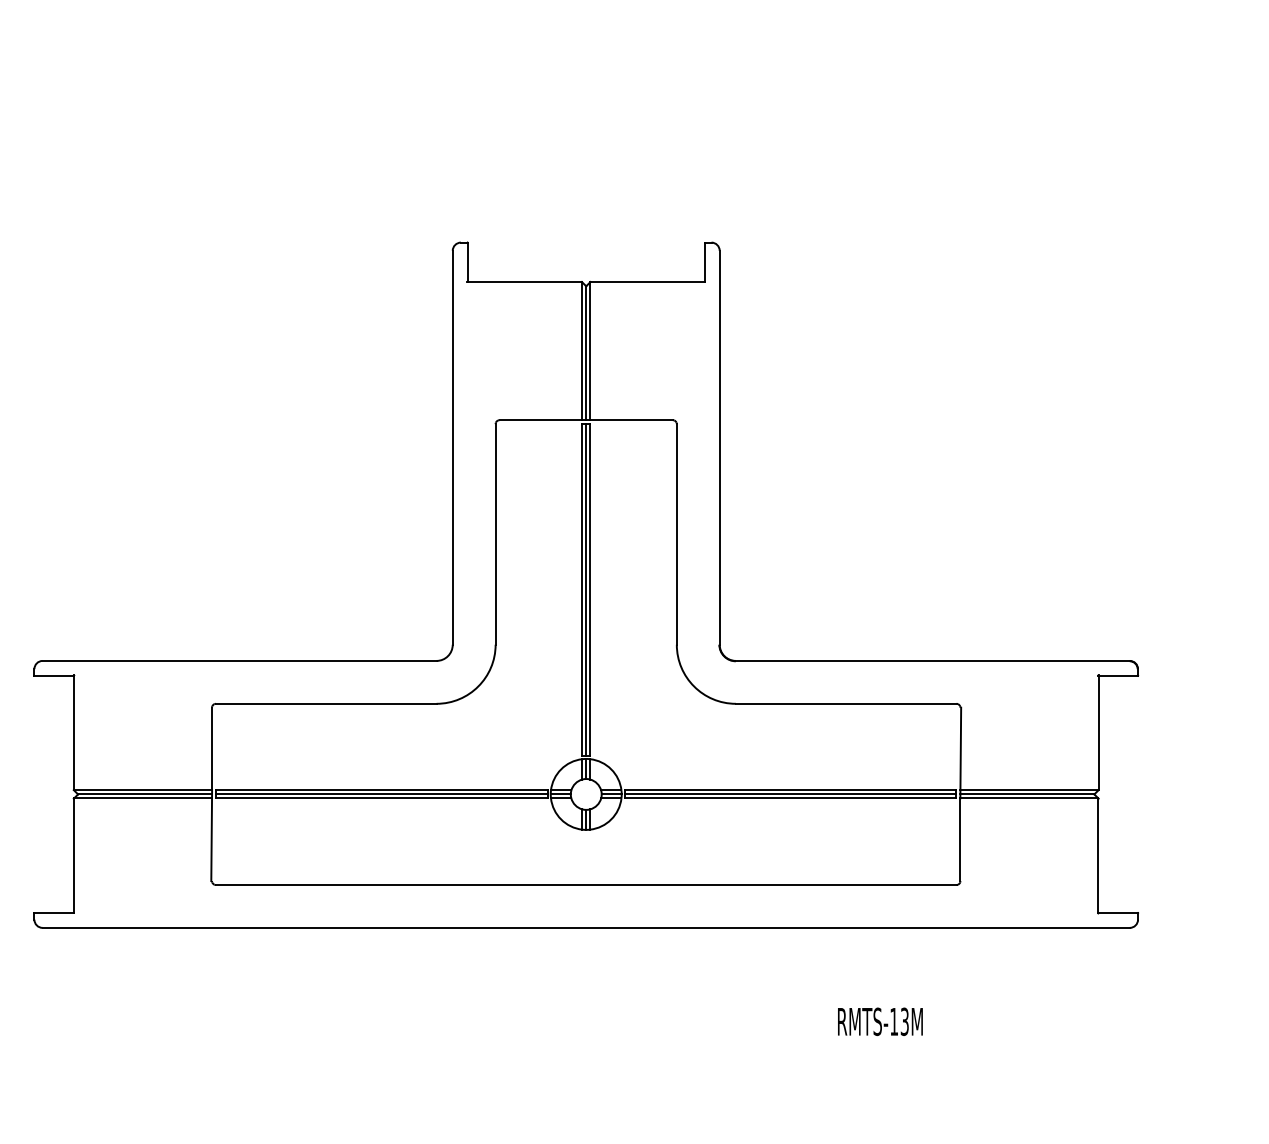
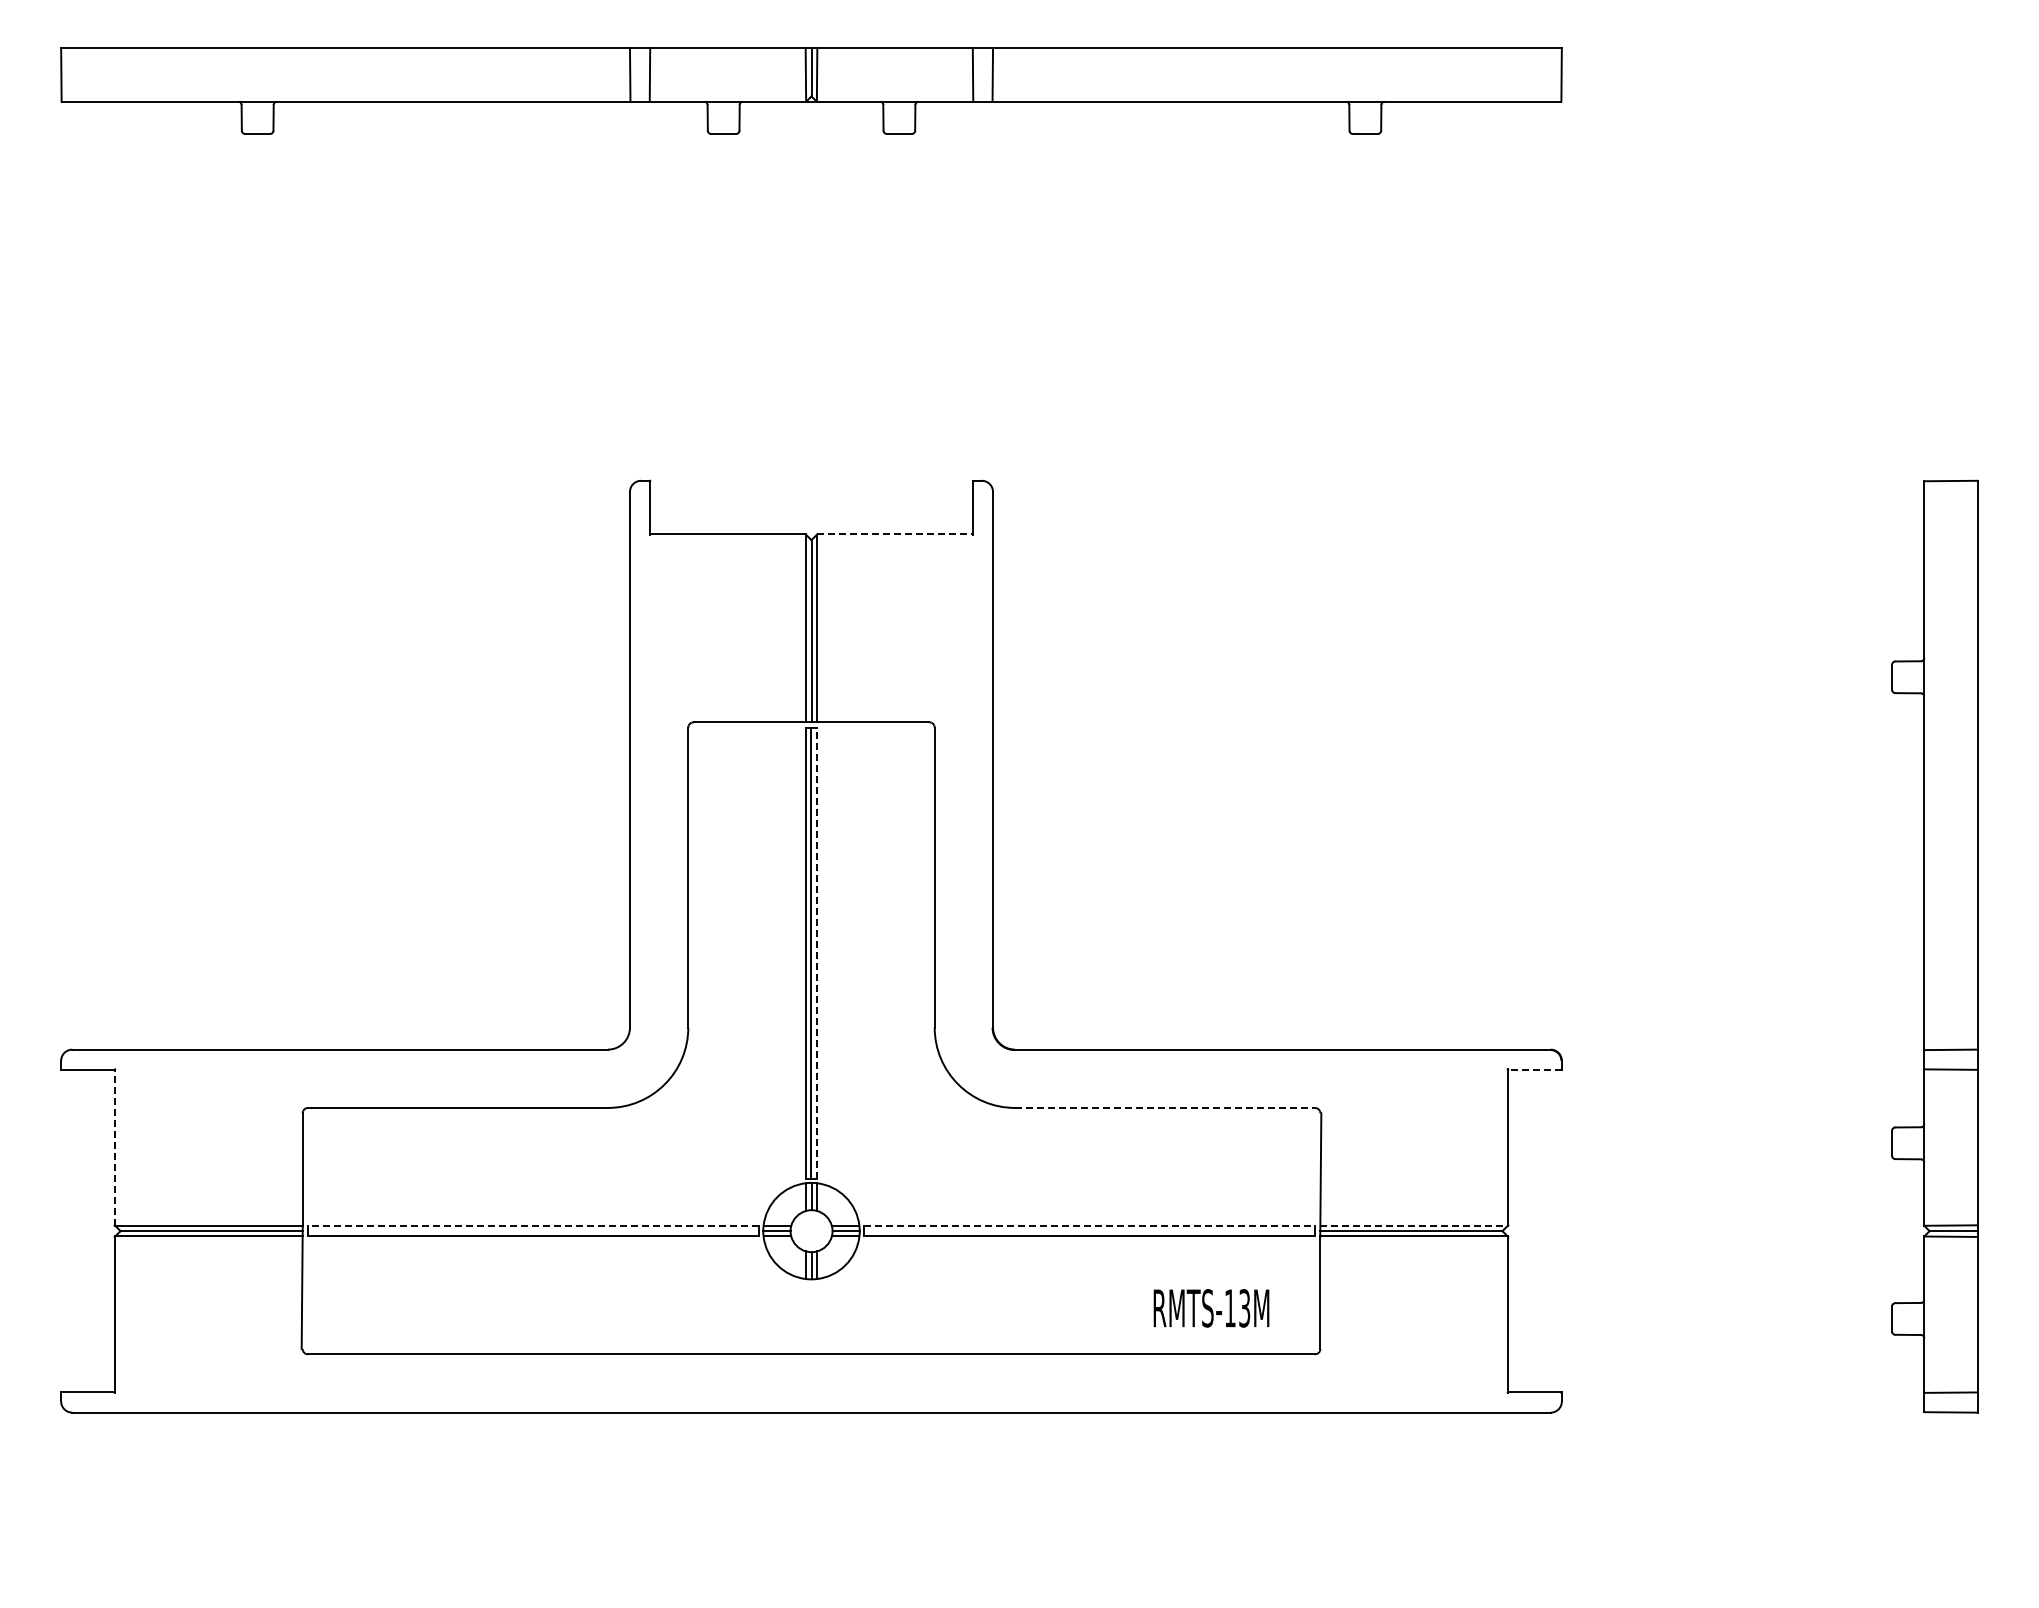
line: (648, 282) -> (895, 534), solid -> dashed
line: (589, 590) -> (816, 953), solid -> dashed
line: (1117, 675) -> (1534, 1069), solid -> dashed
line: (846, 703) -> (1165, 1107), solid -> dashed
line: (73, 732) -> (114, 1147), solid -> dashed
line: (381, 790) -> (533, 1225), solid -> dashed
line: (790, 790) -> (1089, 1225), solid -> dashed
line: (1029, 790) -> (1414, 1225), solid -> dashed
line: (381, 794) -> (533, 1231), removed
line: (789, 794) -> (1088, 1231), removed
text: (880, 1021) -> (1211, 1308), moved

